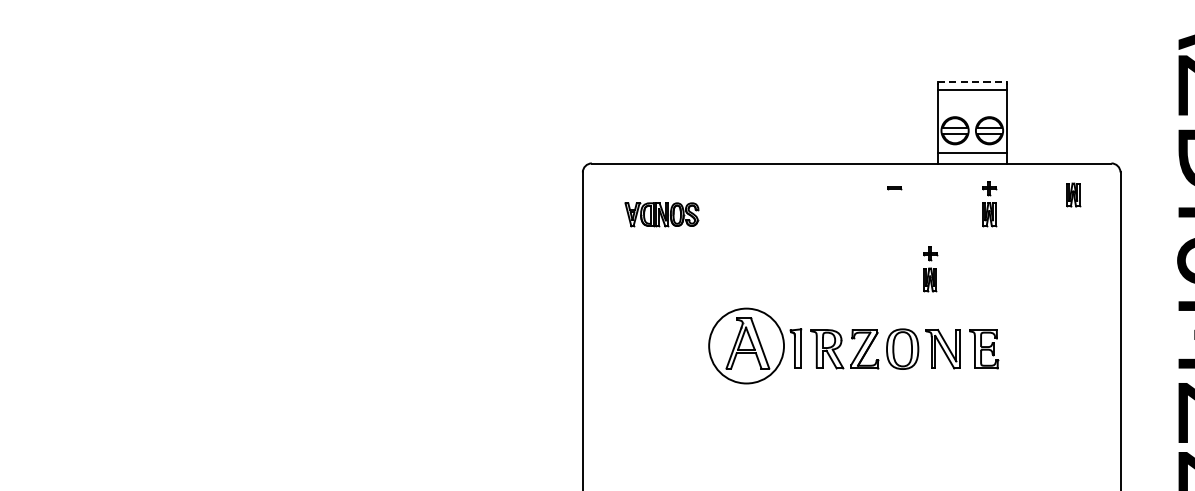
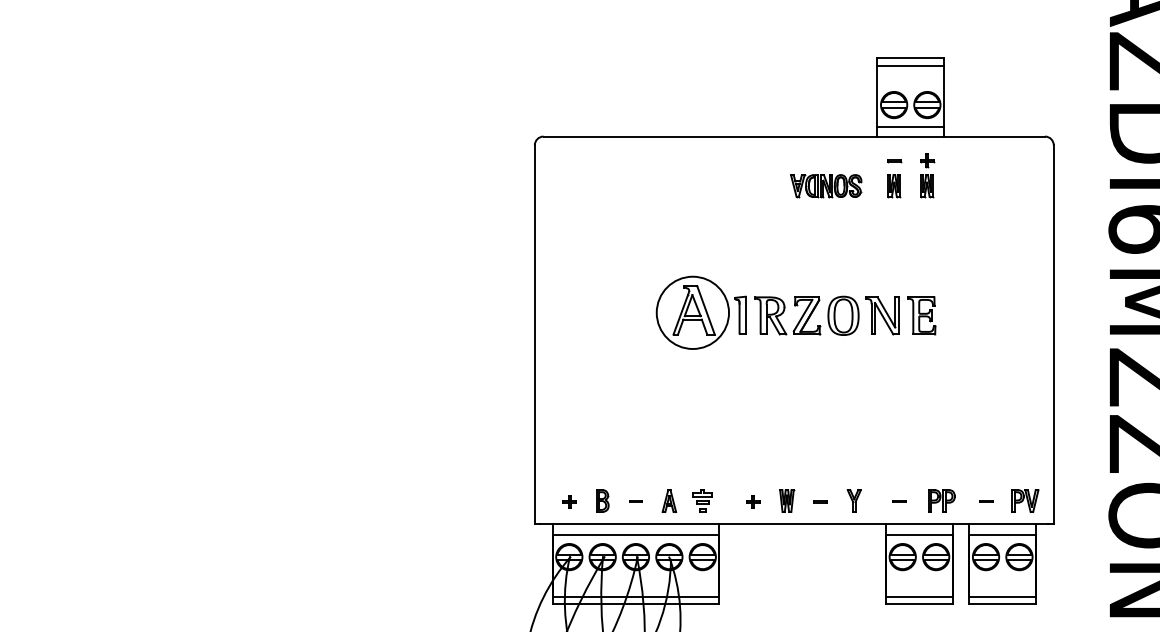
line: (973, 81) -> (911, 57), dashed -> solid
part: (894, 189) -> (894, 161), moved
part: (1073, 195) -> (894, 186), moved
part: (662, 215) -> (826, 186), moved
part: (930, 269) -> (870, 238), removed

